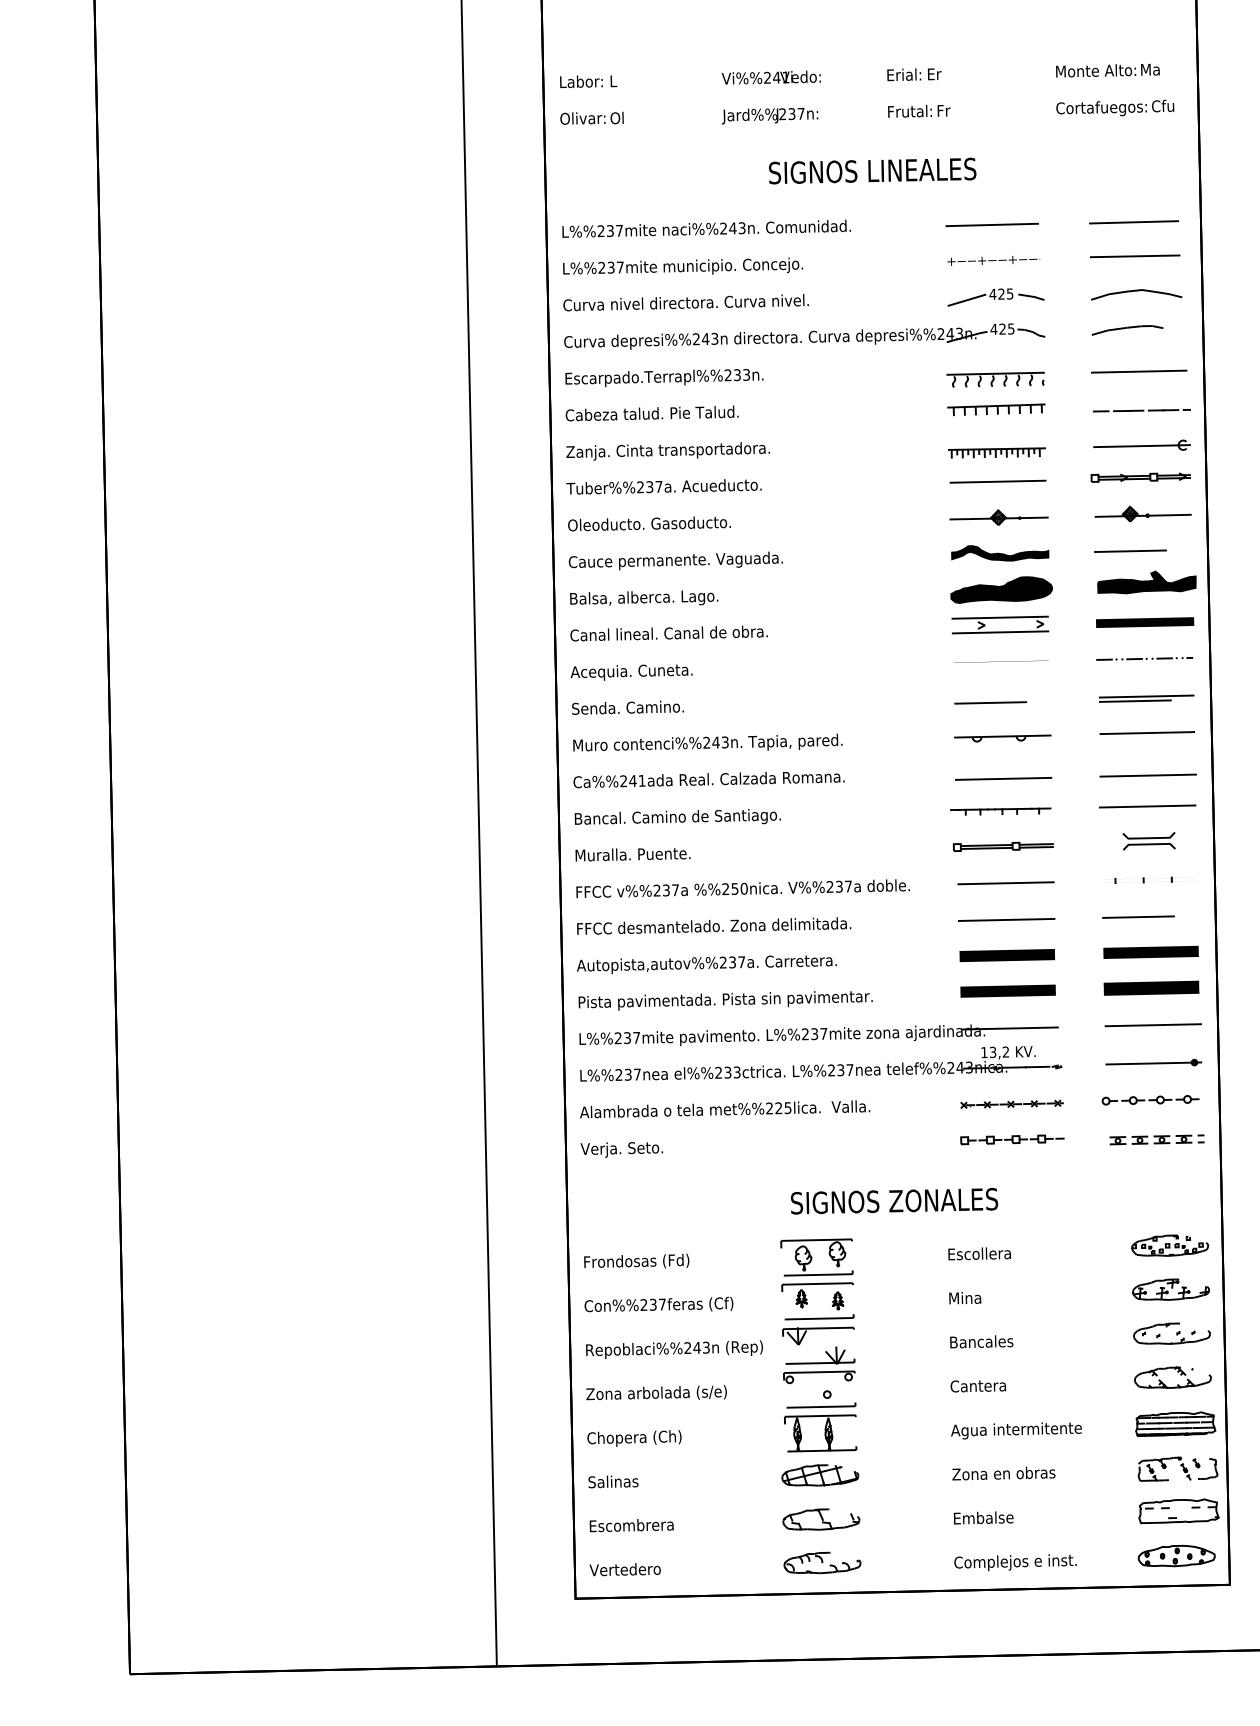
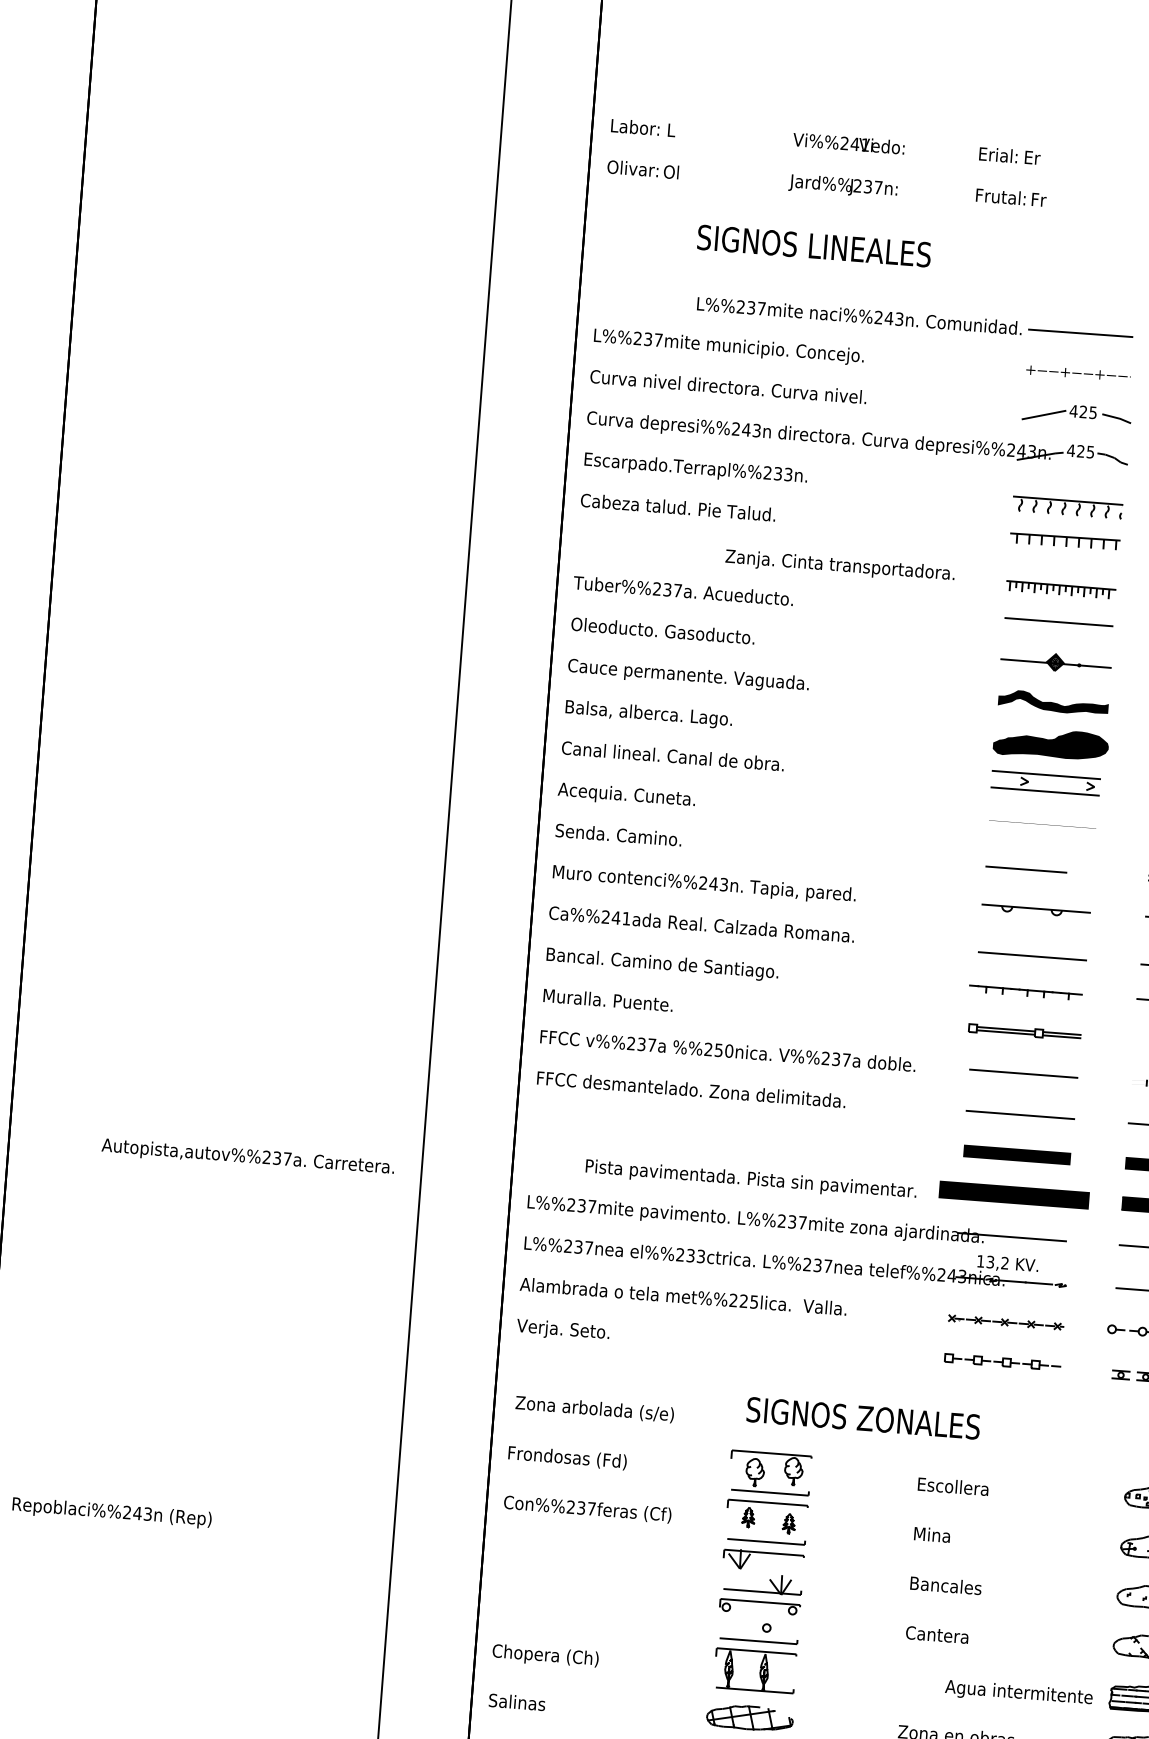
text: (872, 170) -> (814, 245), moved
text: (706, 228) -> (859, 315), moved
text: (667, 451) -> (839, 566), moved
text: (706, 964) -> (247, 1157), moved
part: (1007, 990) -> (1013, 1194), size x1.4
text: (725, 1000) -> (750, 1179), moved
text: (674, 1349) -> (112, 1512), moved
text: (656, 1392) -> (594, 1408), moved
text: (1016, 1430) -> (1019, 1693), moved

